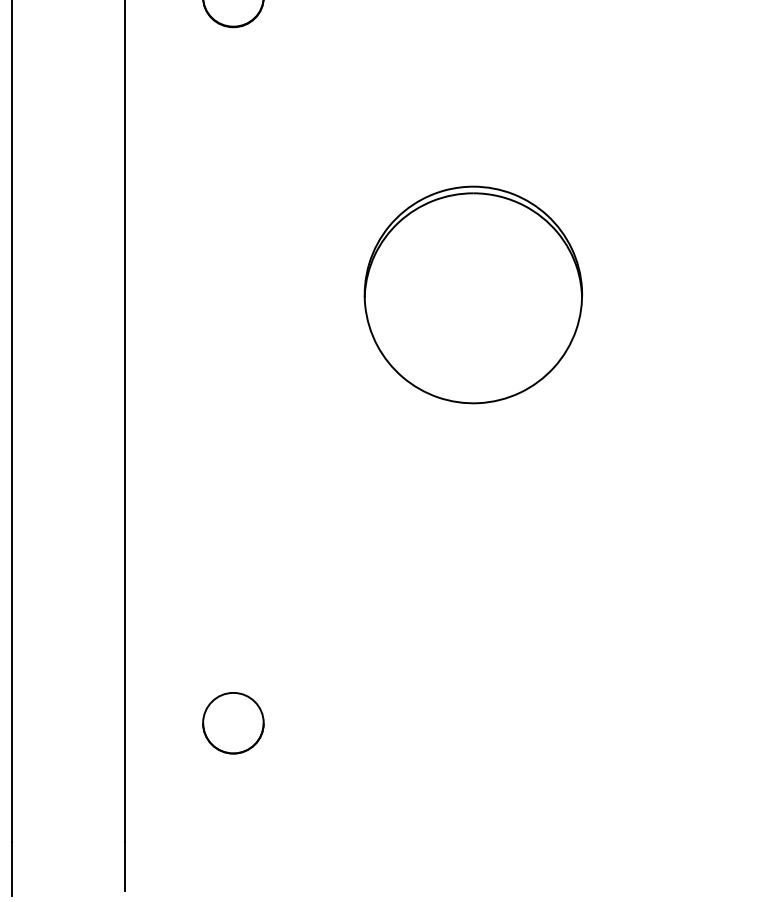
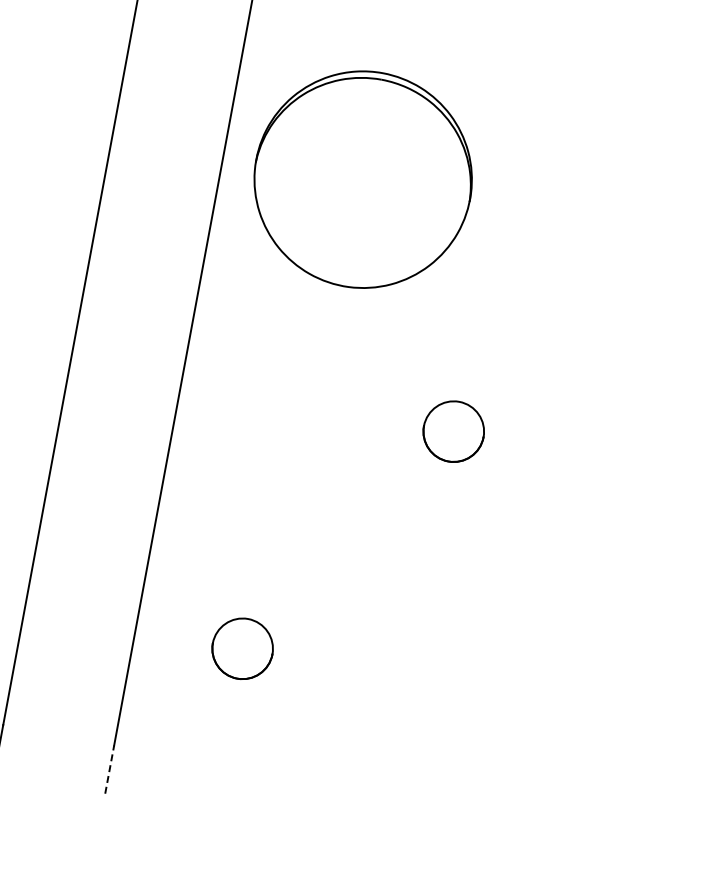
part: (472, 294) -> (362, 179), moved
part: (401, 471) -> (453, 431), added
line: (124, 865) -> (109, 768), solid -> dashed

